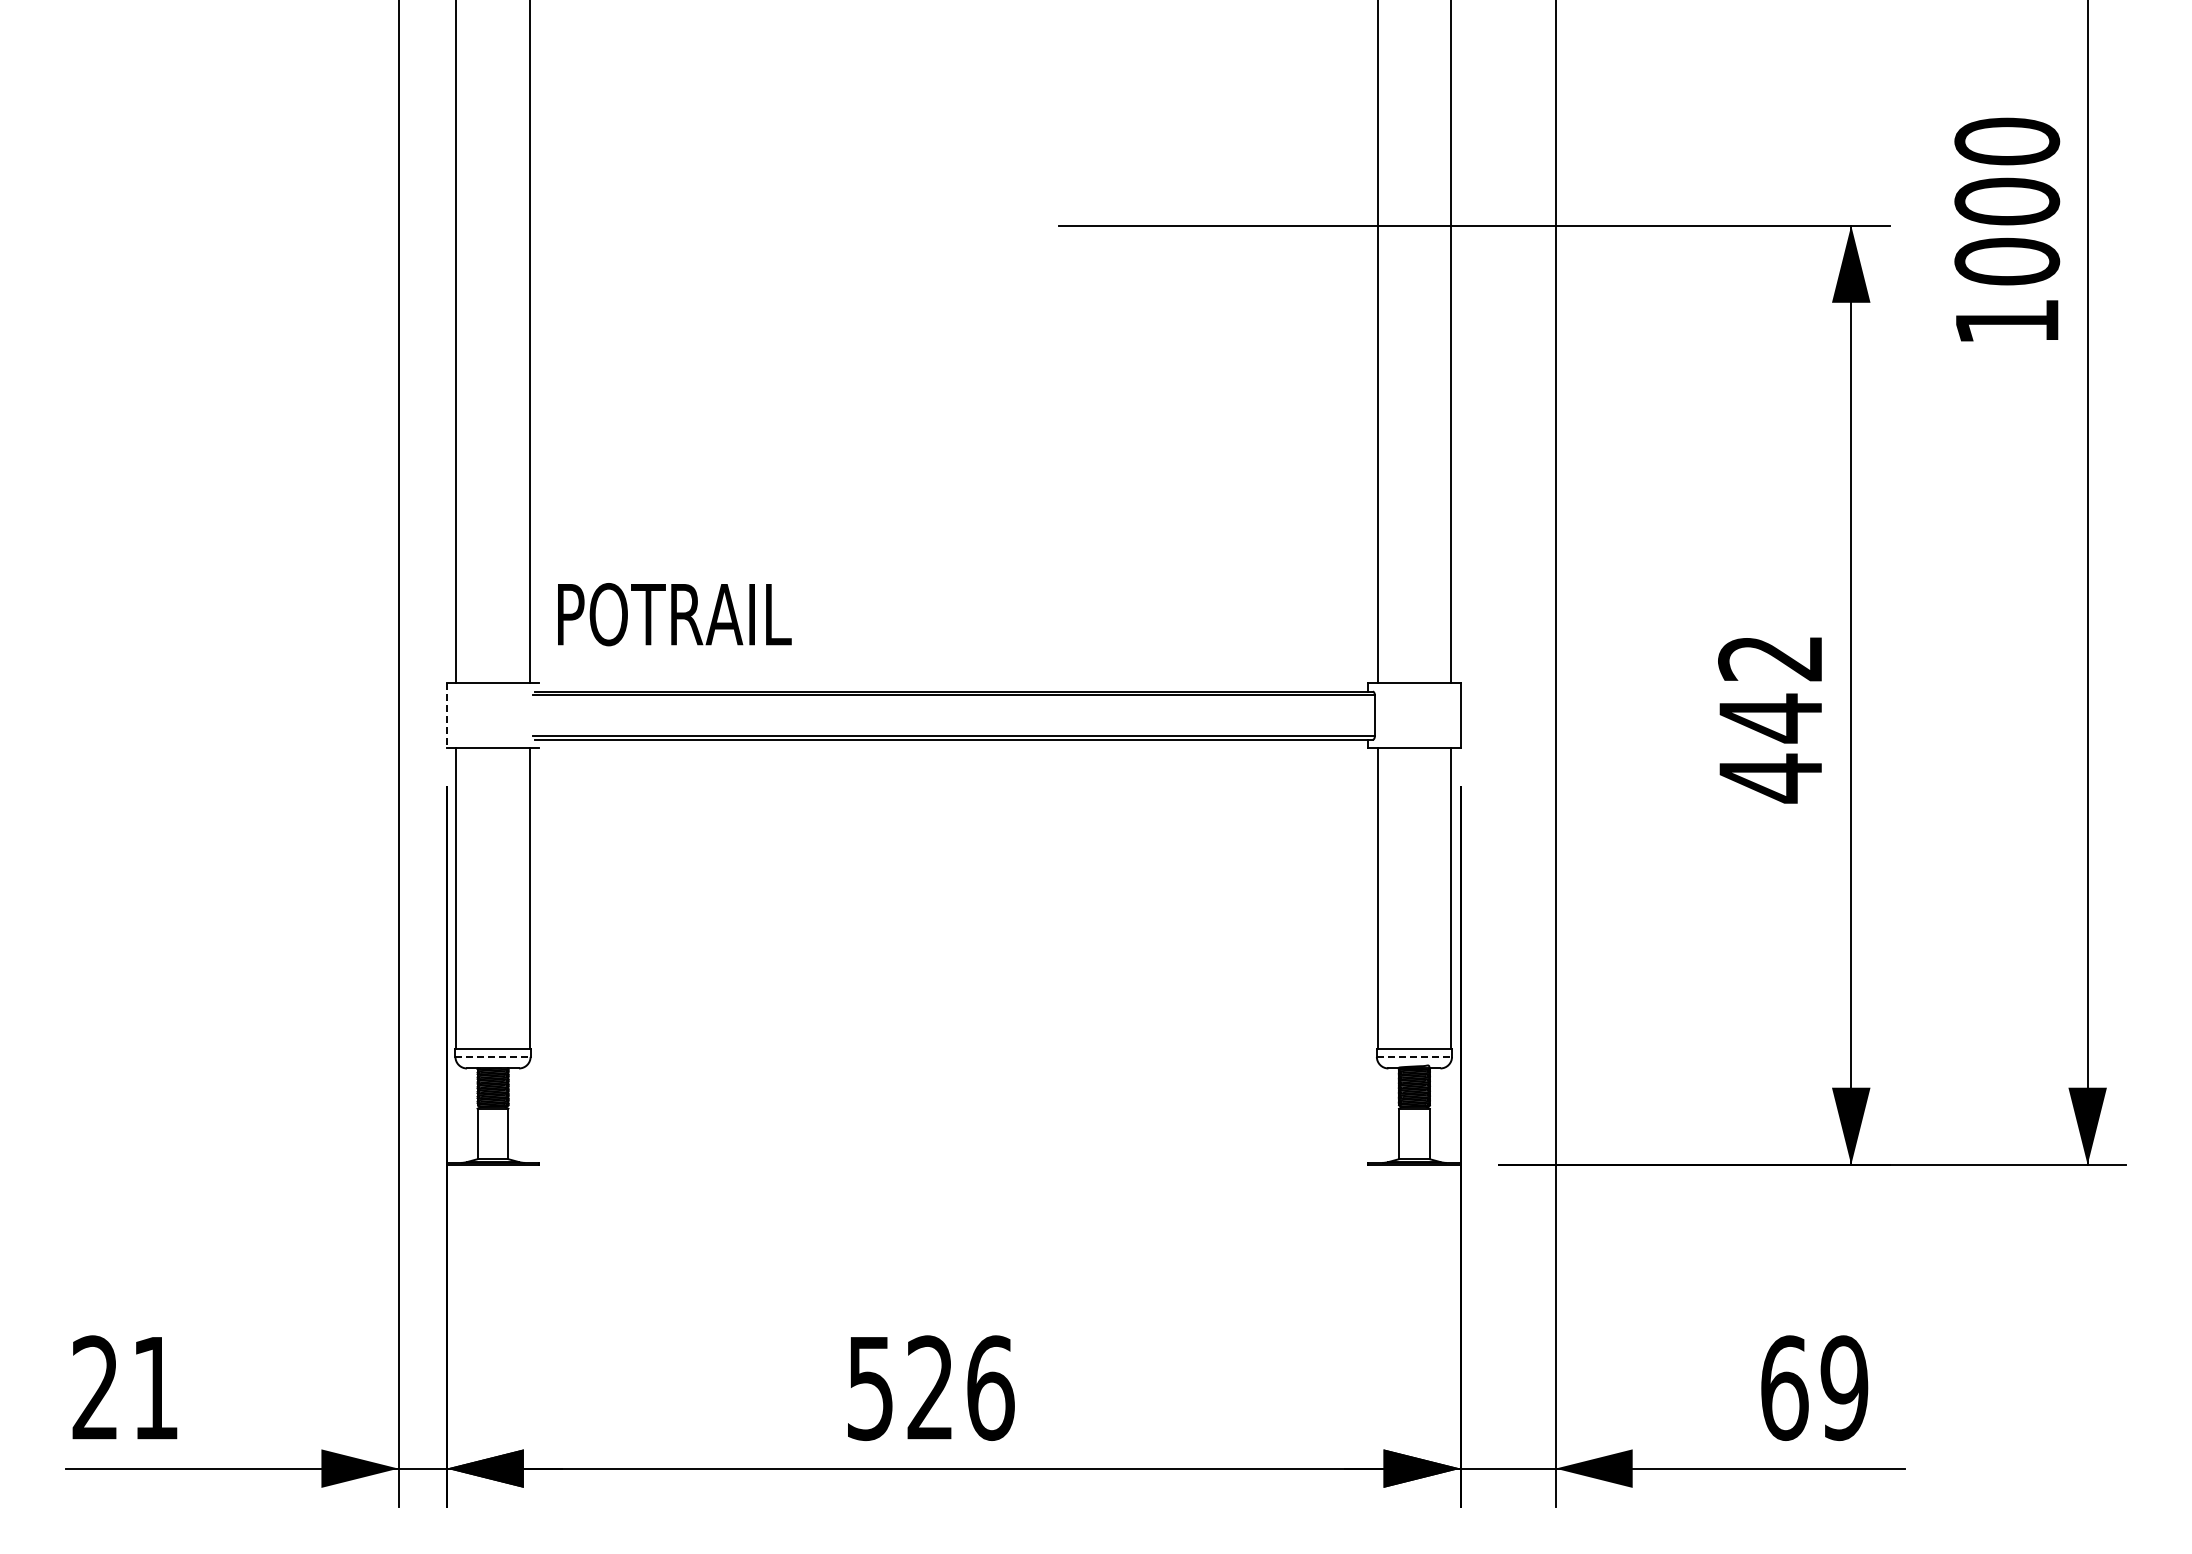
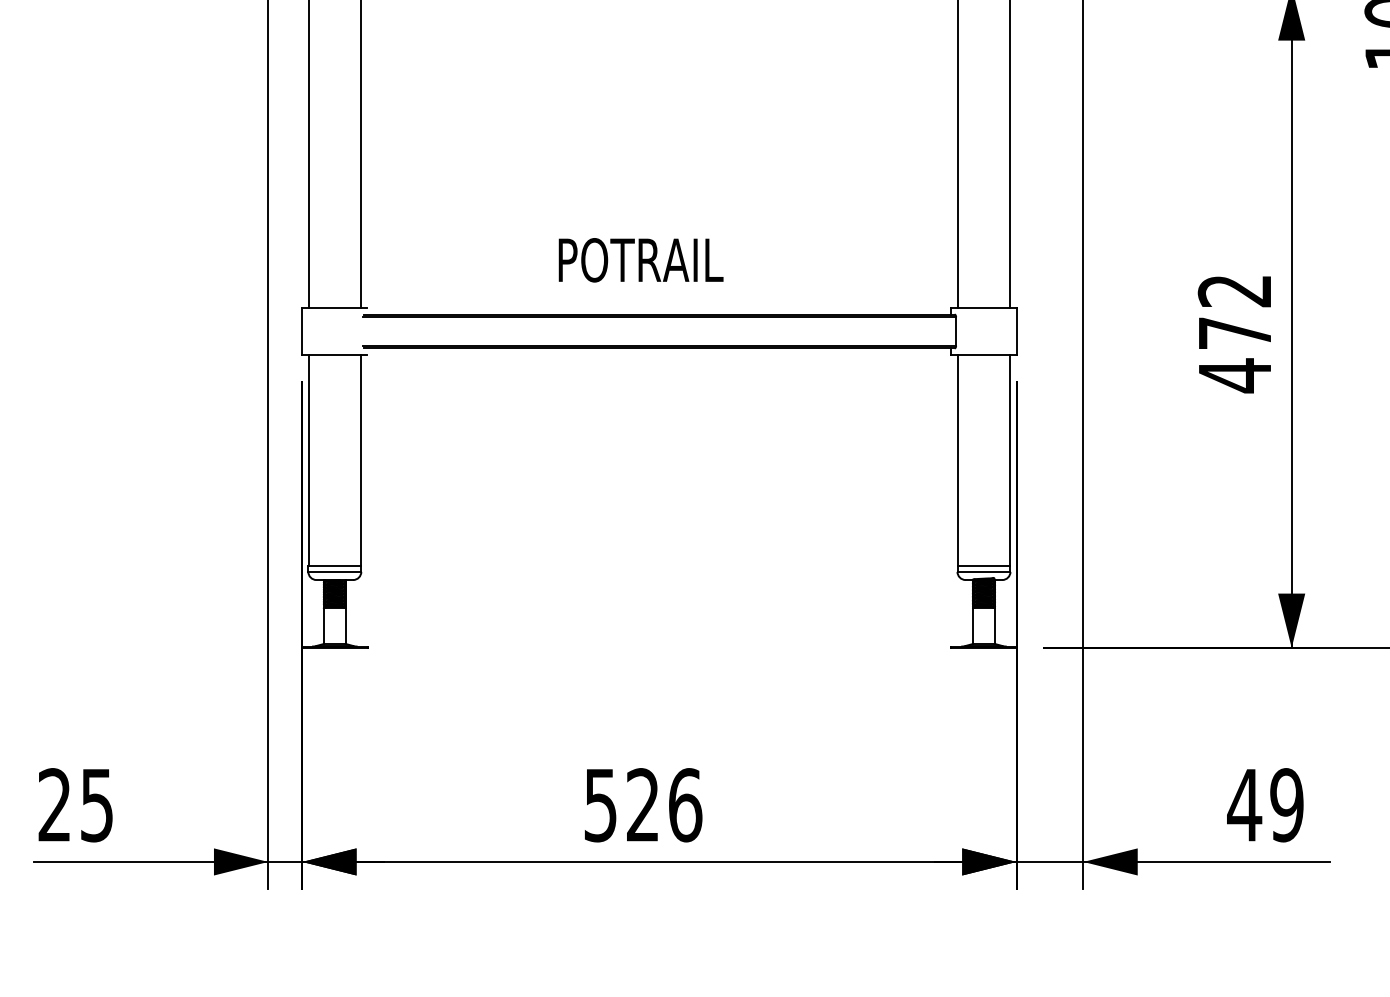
text: (674, 614) -> (640, 260), moved
line: (446, 715) -> (302, 331), dashed -> solid
text: (1770, 718) -> (1234, 333), 442 -> 472
line: (493, 1056) -> (335, 571), dashed -> solid
line: (1414, 1056) -> (984, 571), dashed -> solid
text: (1784, 1387) -> (1244, 804), 69 -> 49
text: (155, 1389) -> (97, 806), 21 -> 25

